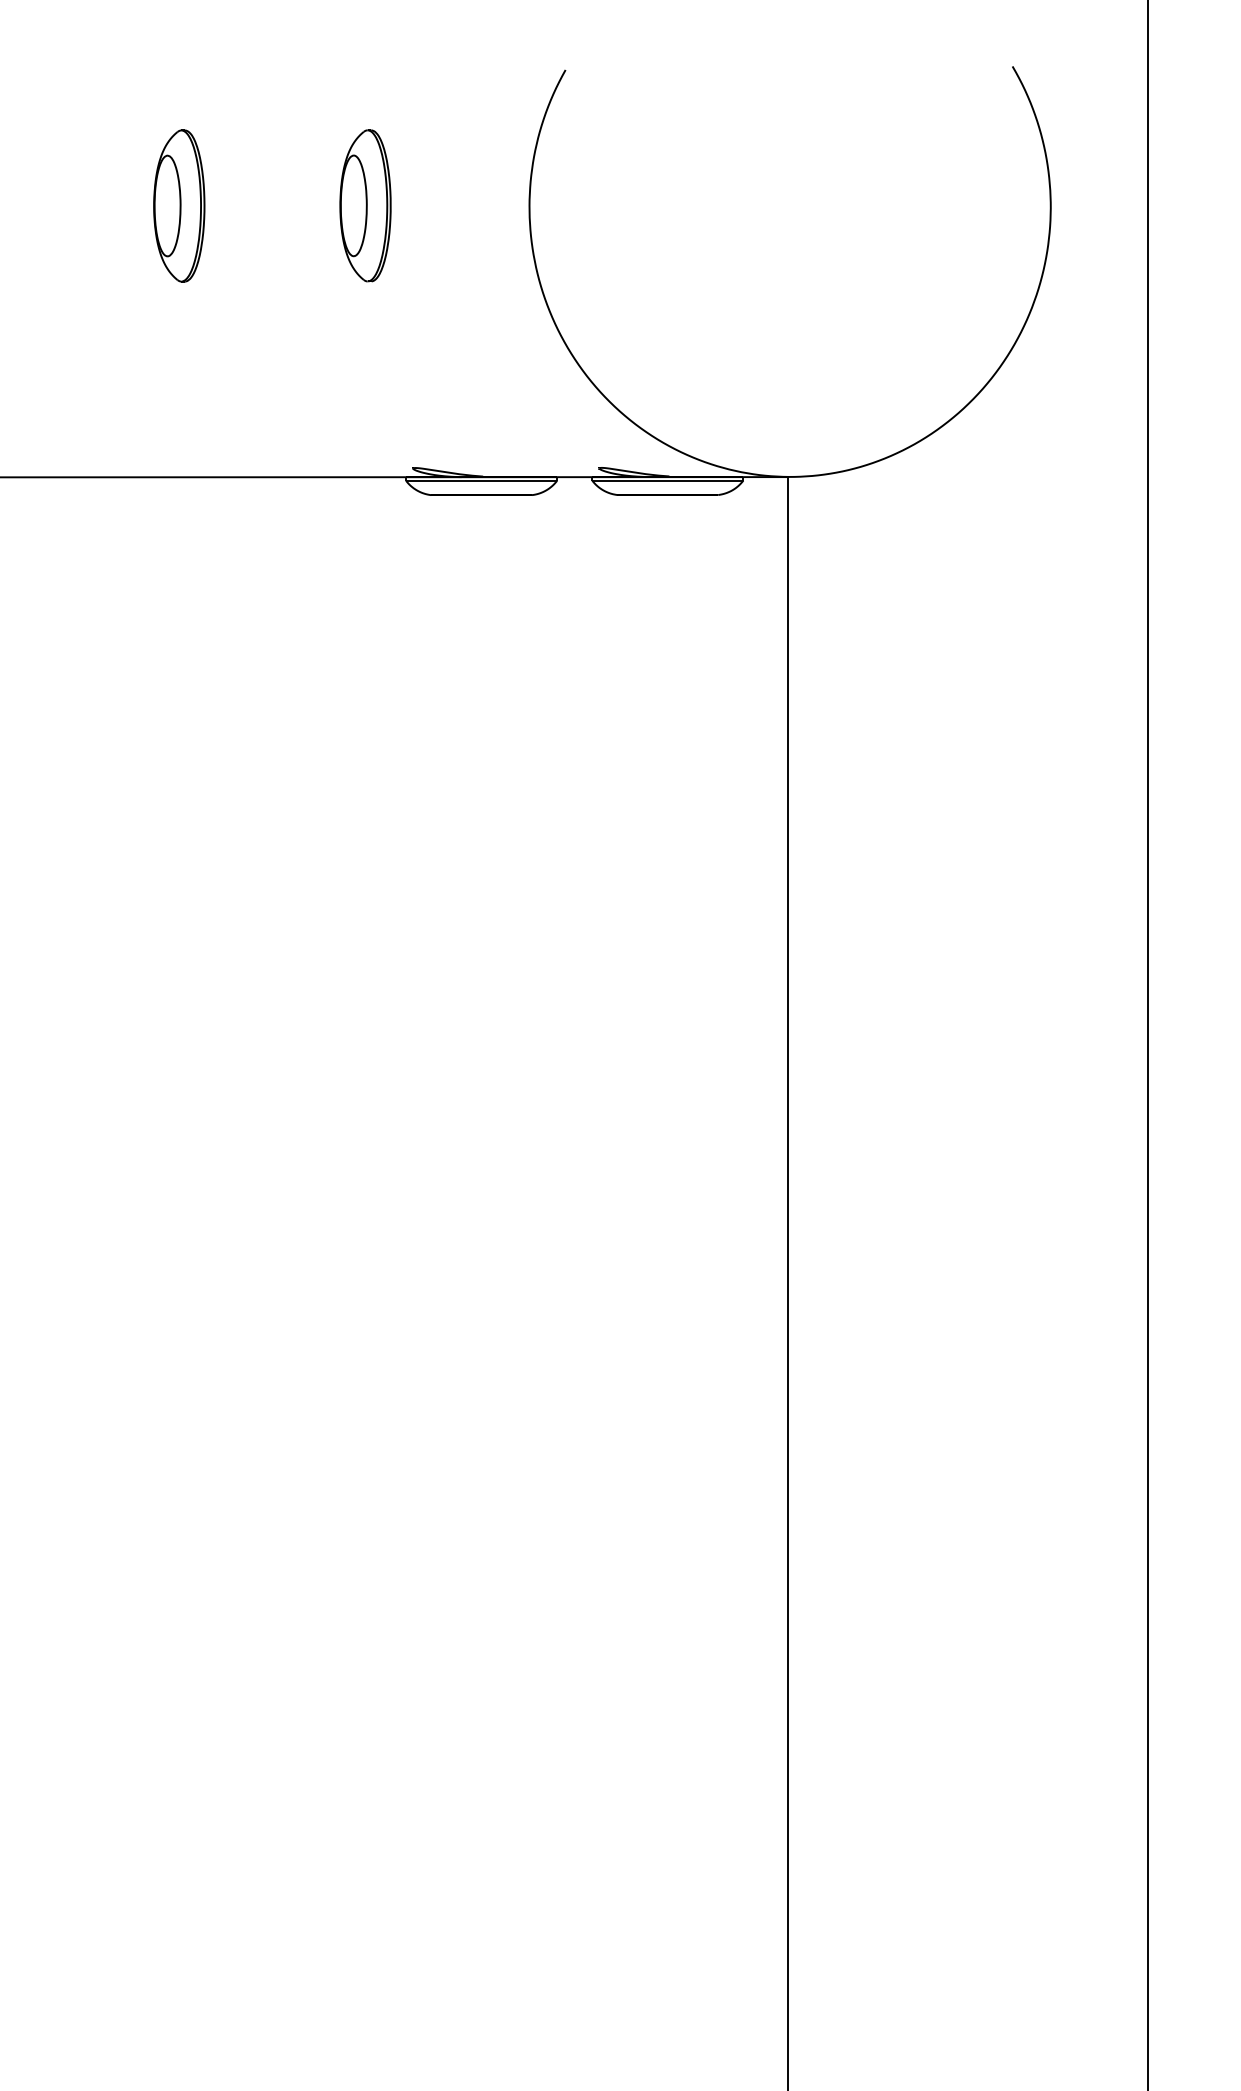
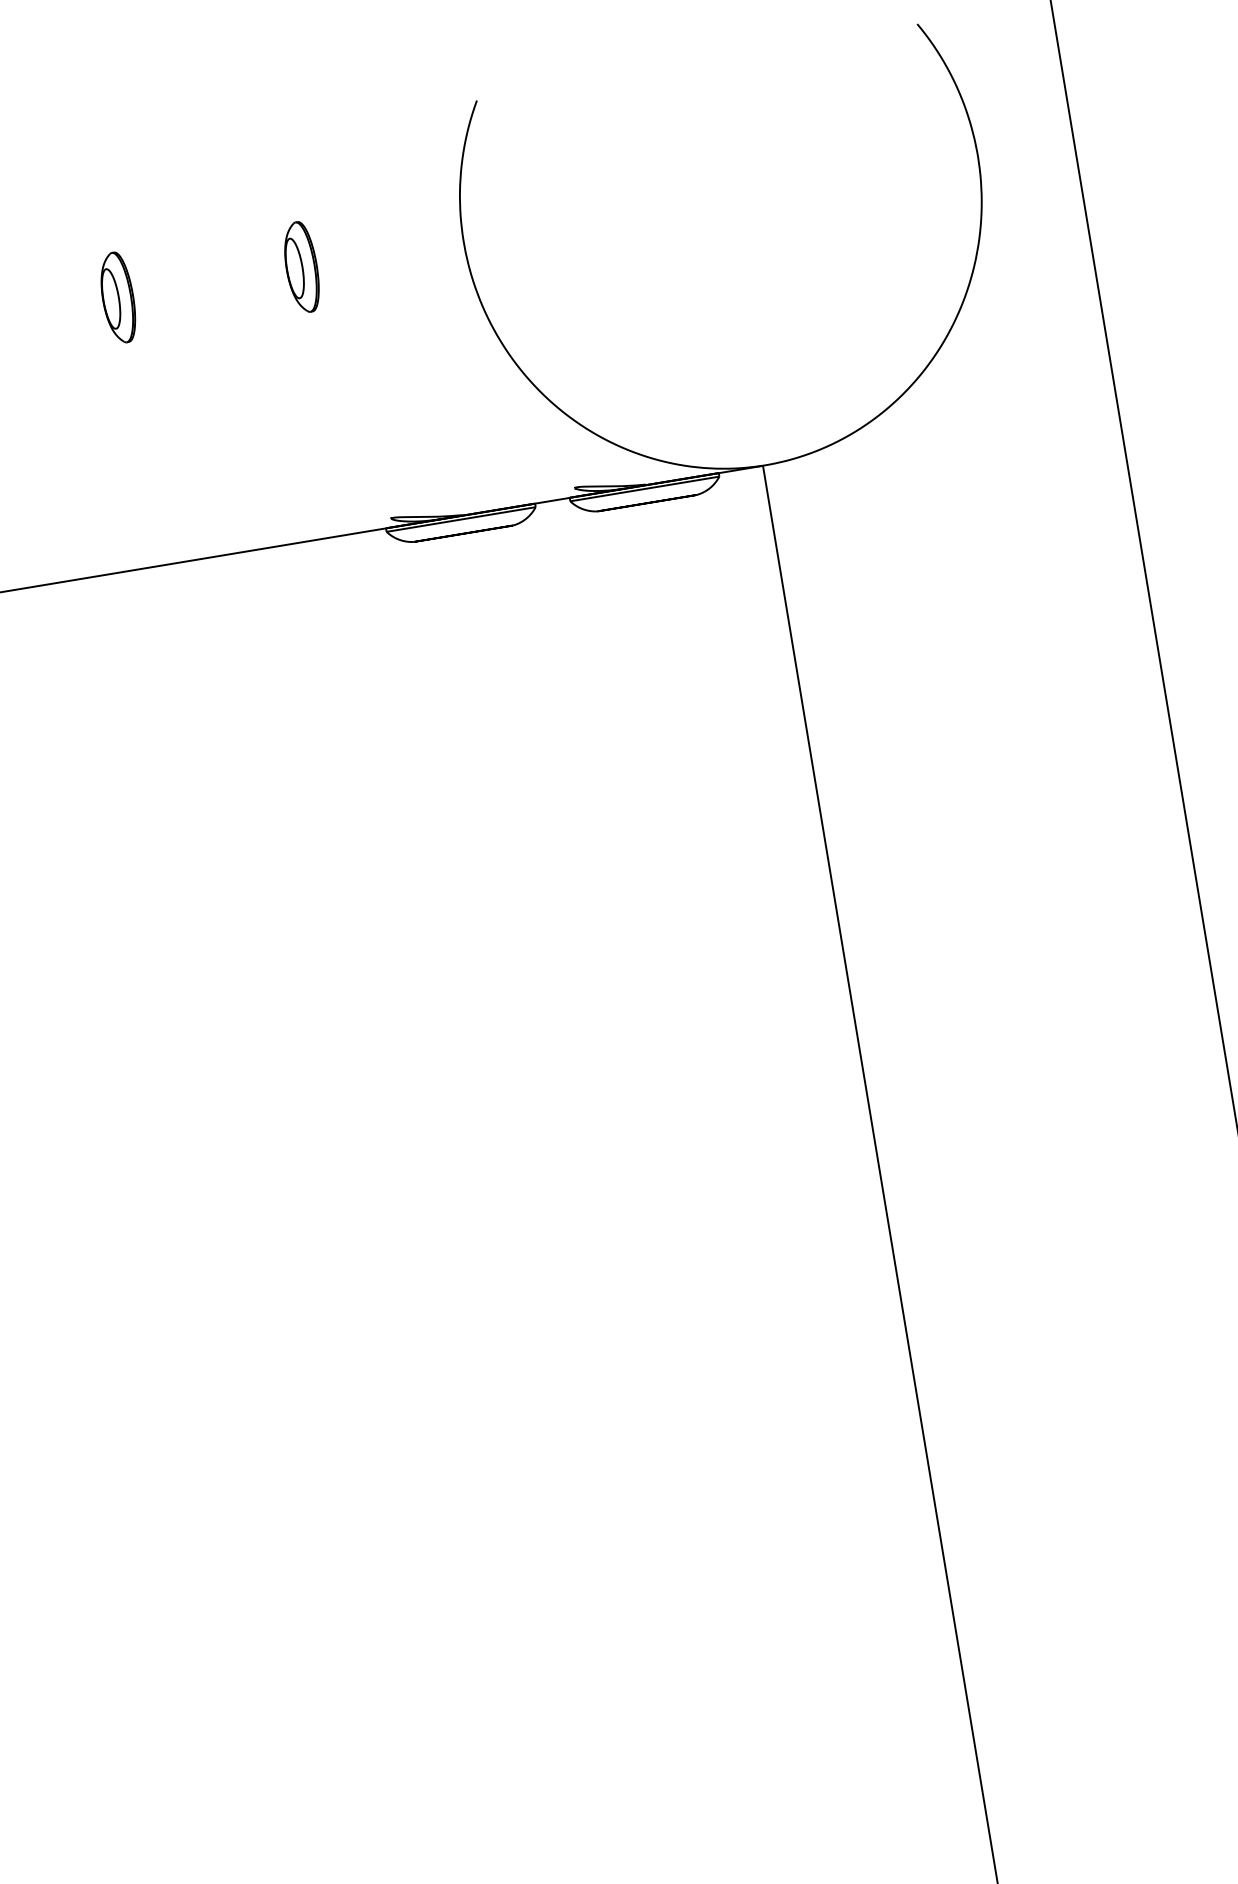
part: (179, 205) -> (118, 297), size x0.6
part: (365, 205) -> (301, 266), size x0.6

